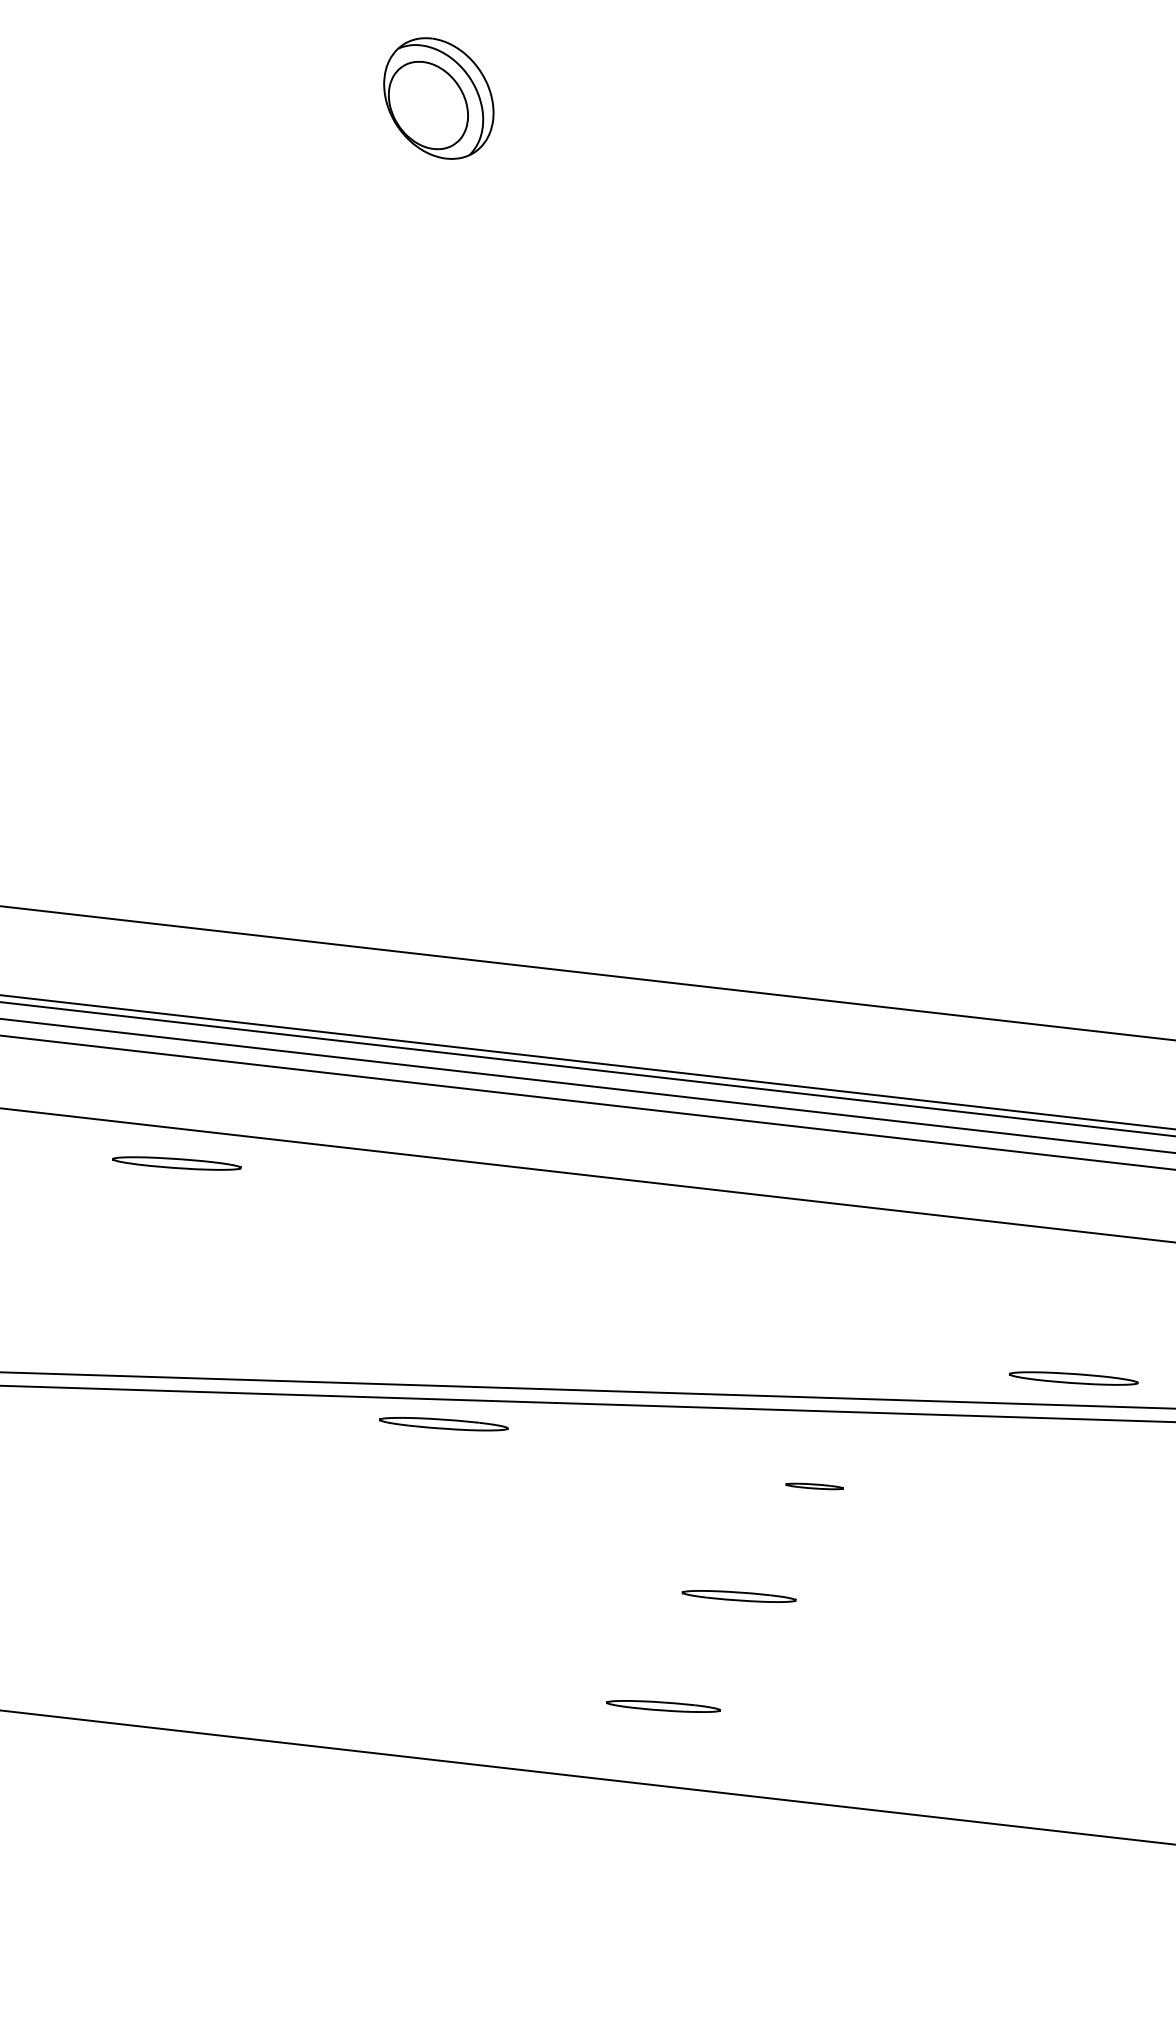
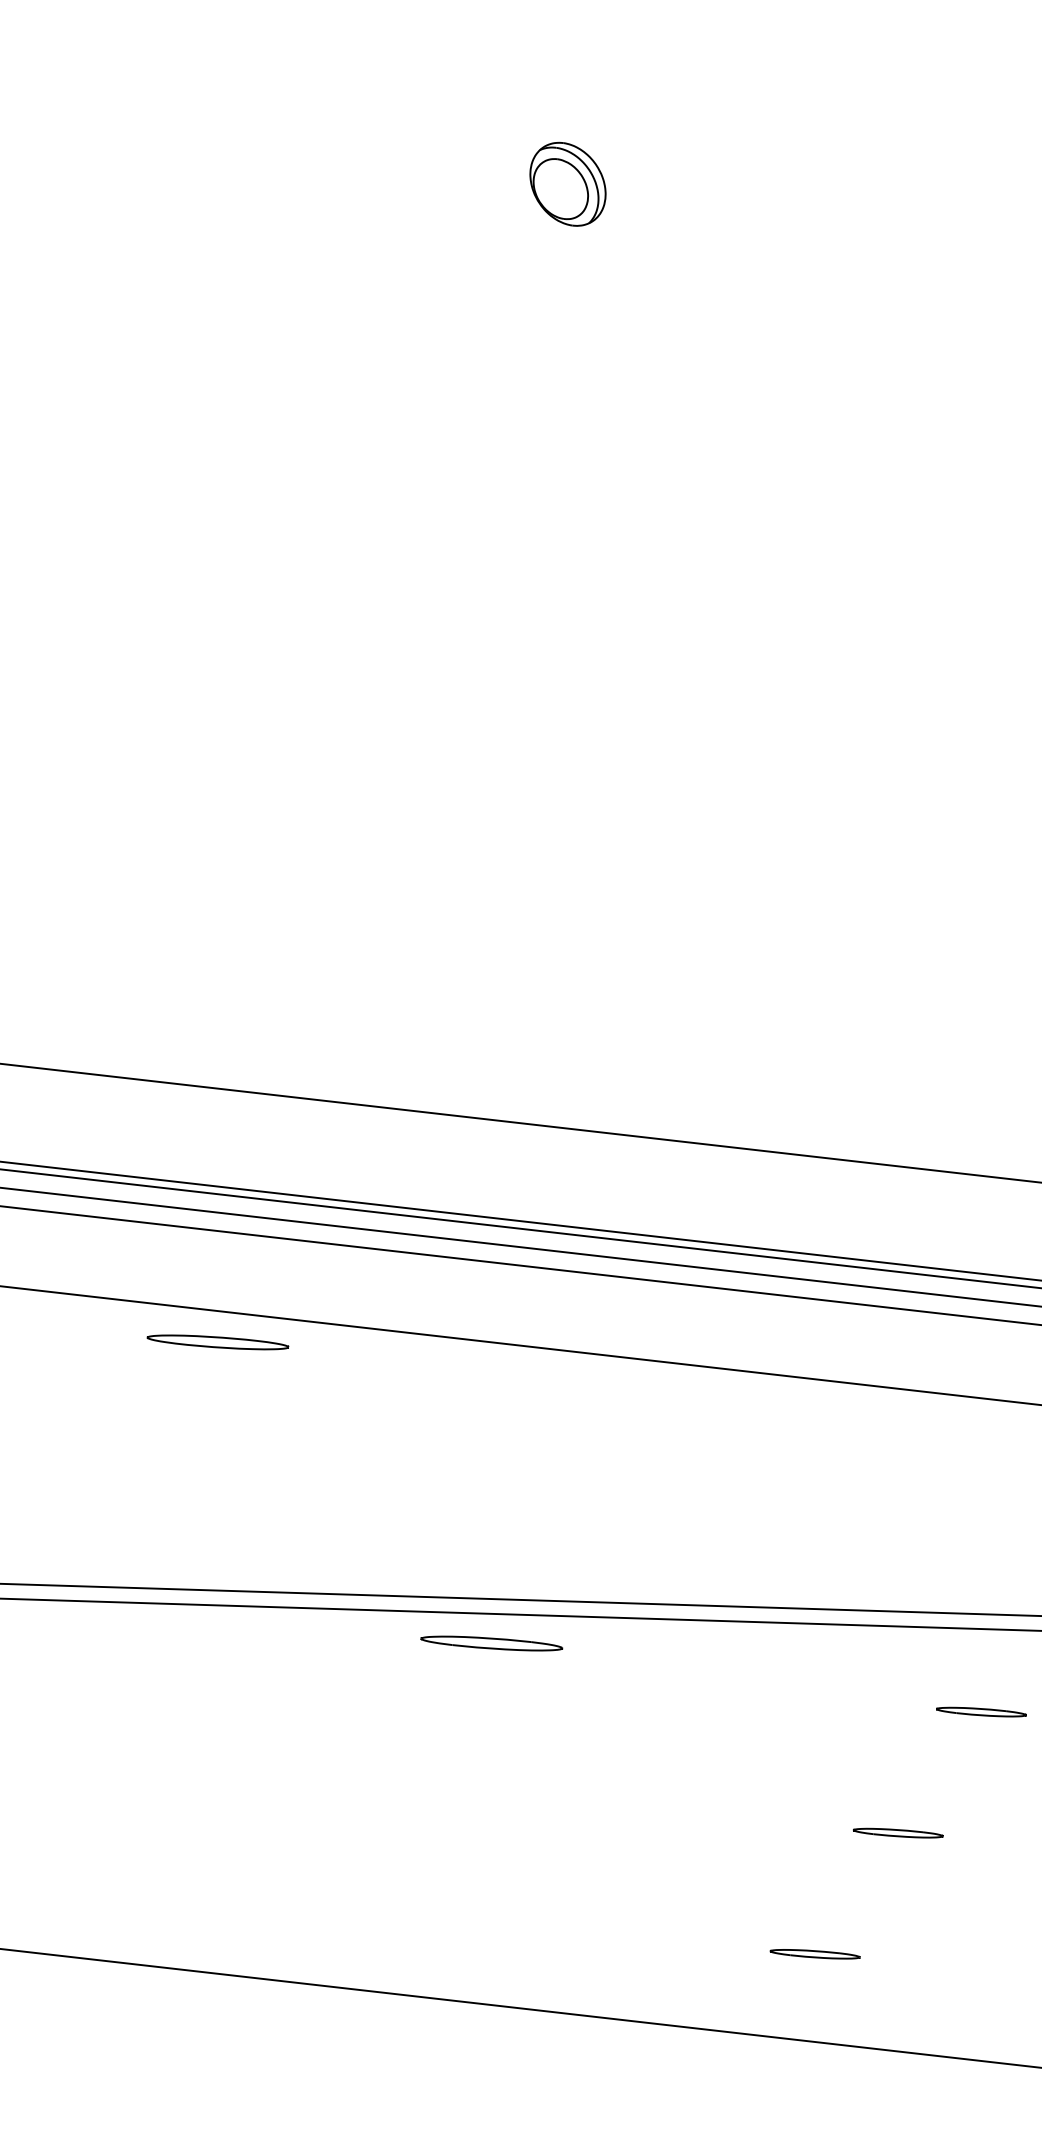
part: (439, 97) -> (568, 183), size x0.62
part: (176, 1163) -> (217, 1342), moved
part: (443, 1424) -> (491, 1643), moved
part: (814, 1486) -> (981, 1712), size x1.43
part: (738, 1596) -> (897, 1833), size x0.71
part: (663, 1706) -> (814, 1954), size x0.71

